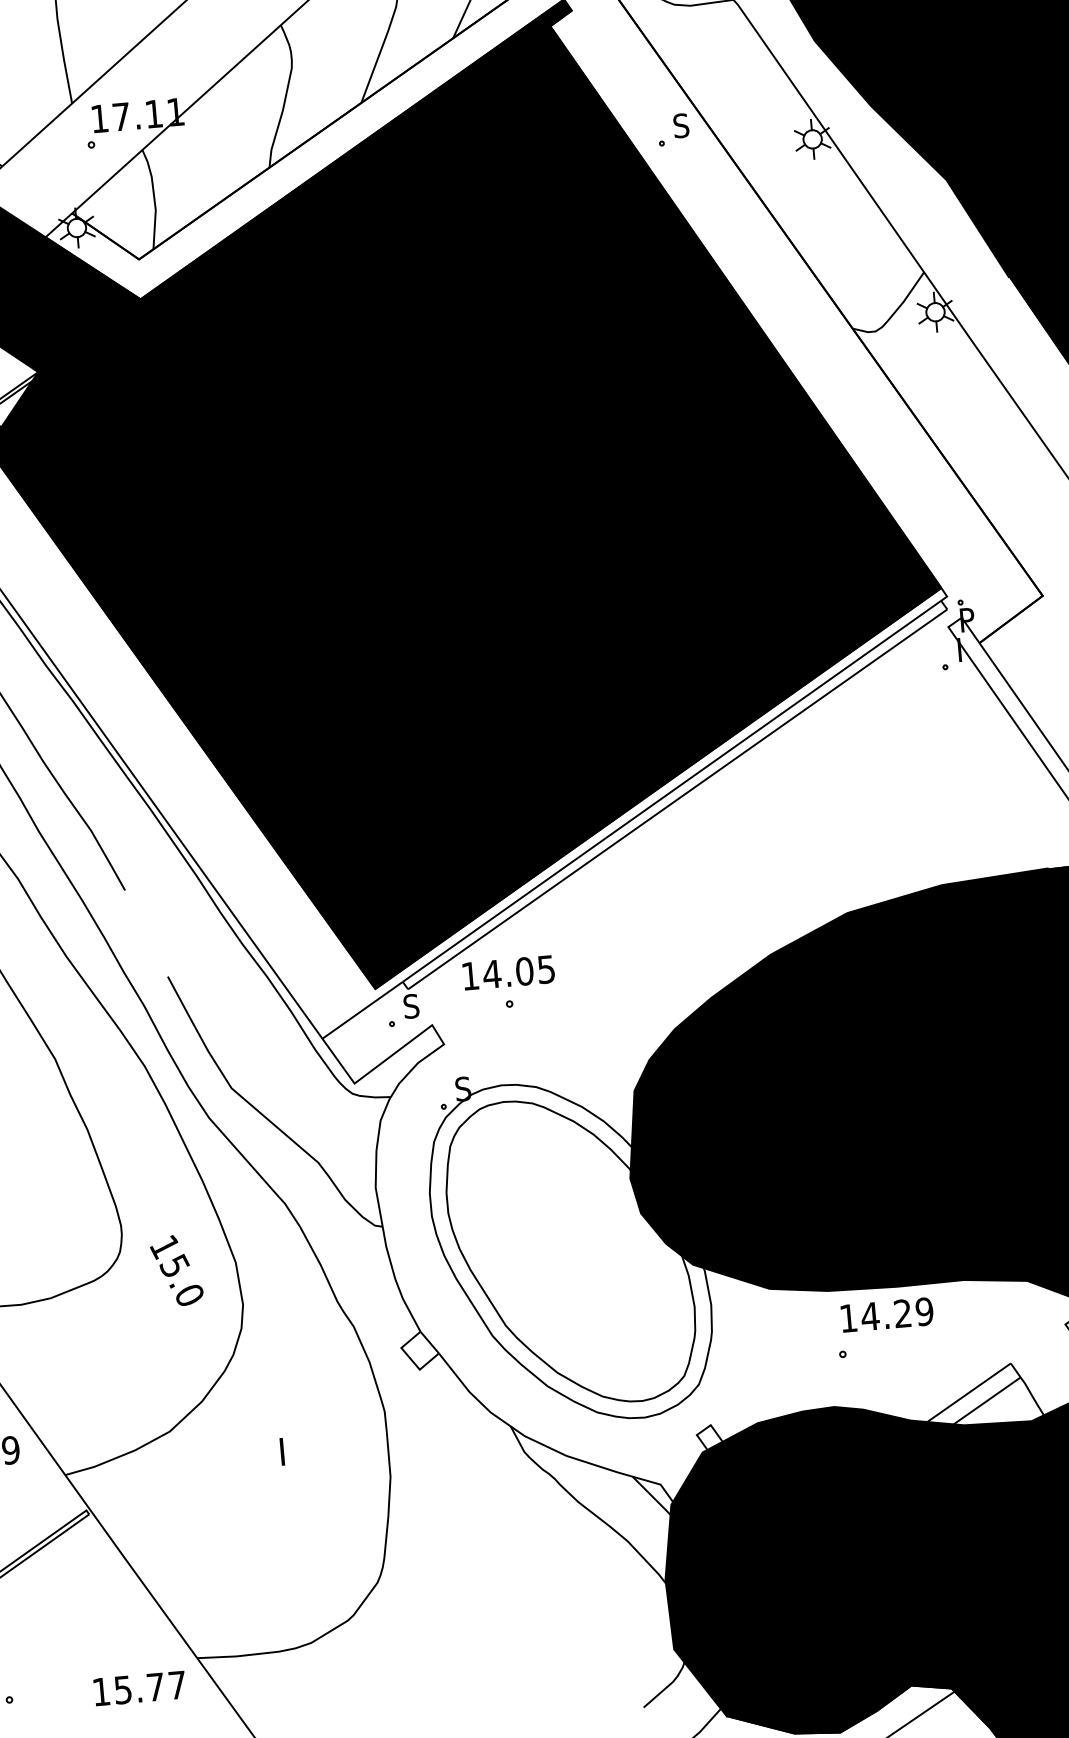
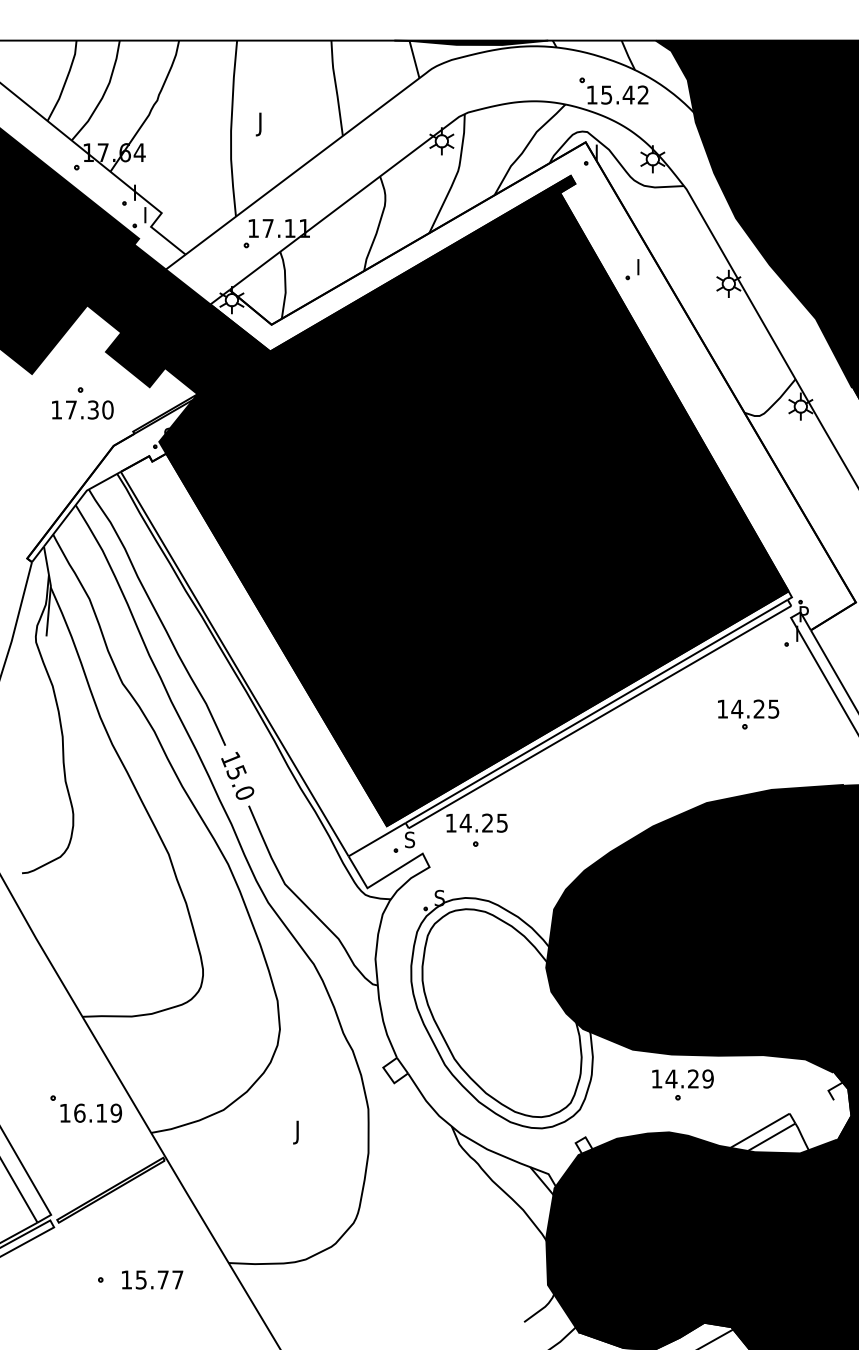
text: (680, 124) -> (641, 266), S -> I
part: (897, 776) -> (748, 714), added
text: (524, 970) -> (487, 822), 14.05 -> 14.25
text: (176, 1270) -> (237, 775), moved
text: (886, 1314) -> (682, 1078), moved
text: (280, 1469) -> (295, 1141), I -> J
text: (139, 1687) -> (152, 1279), moved

